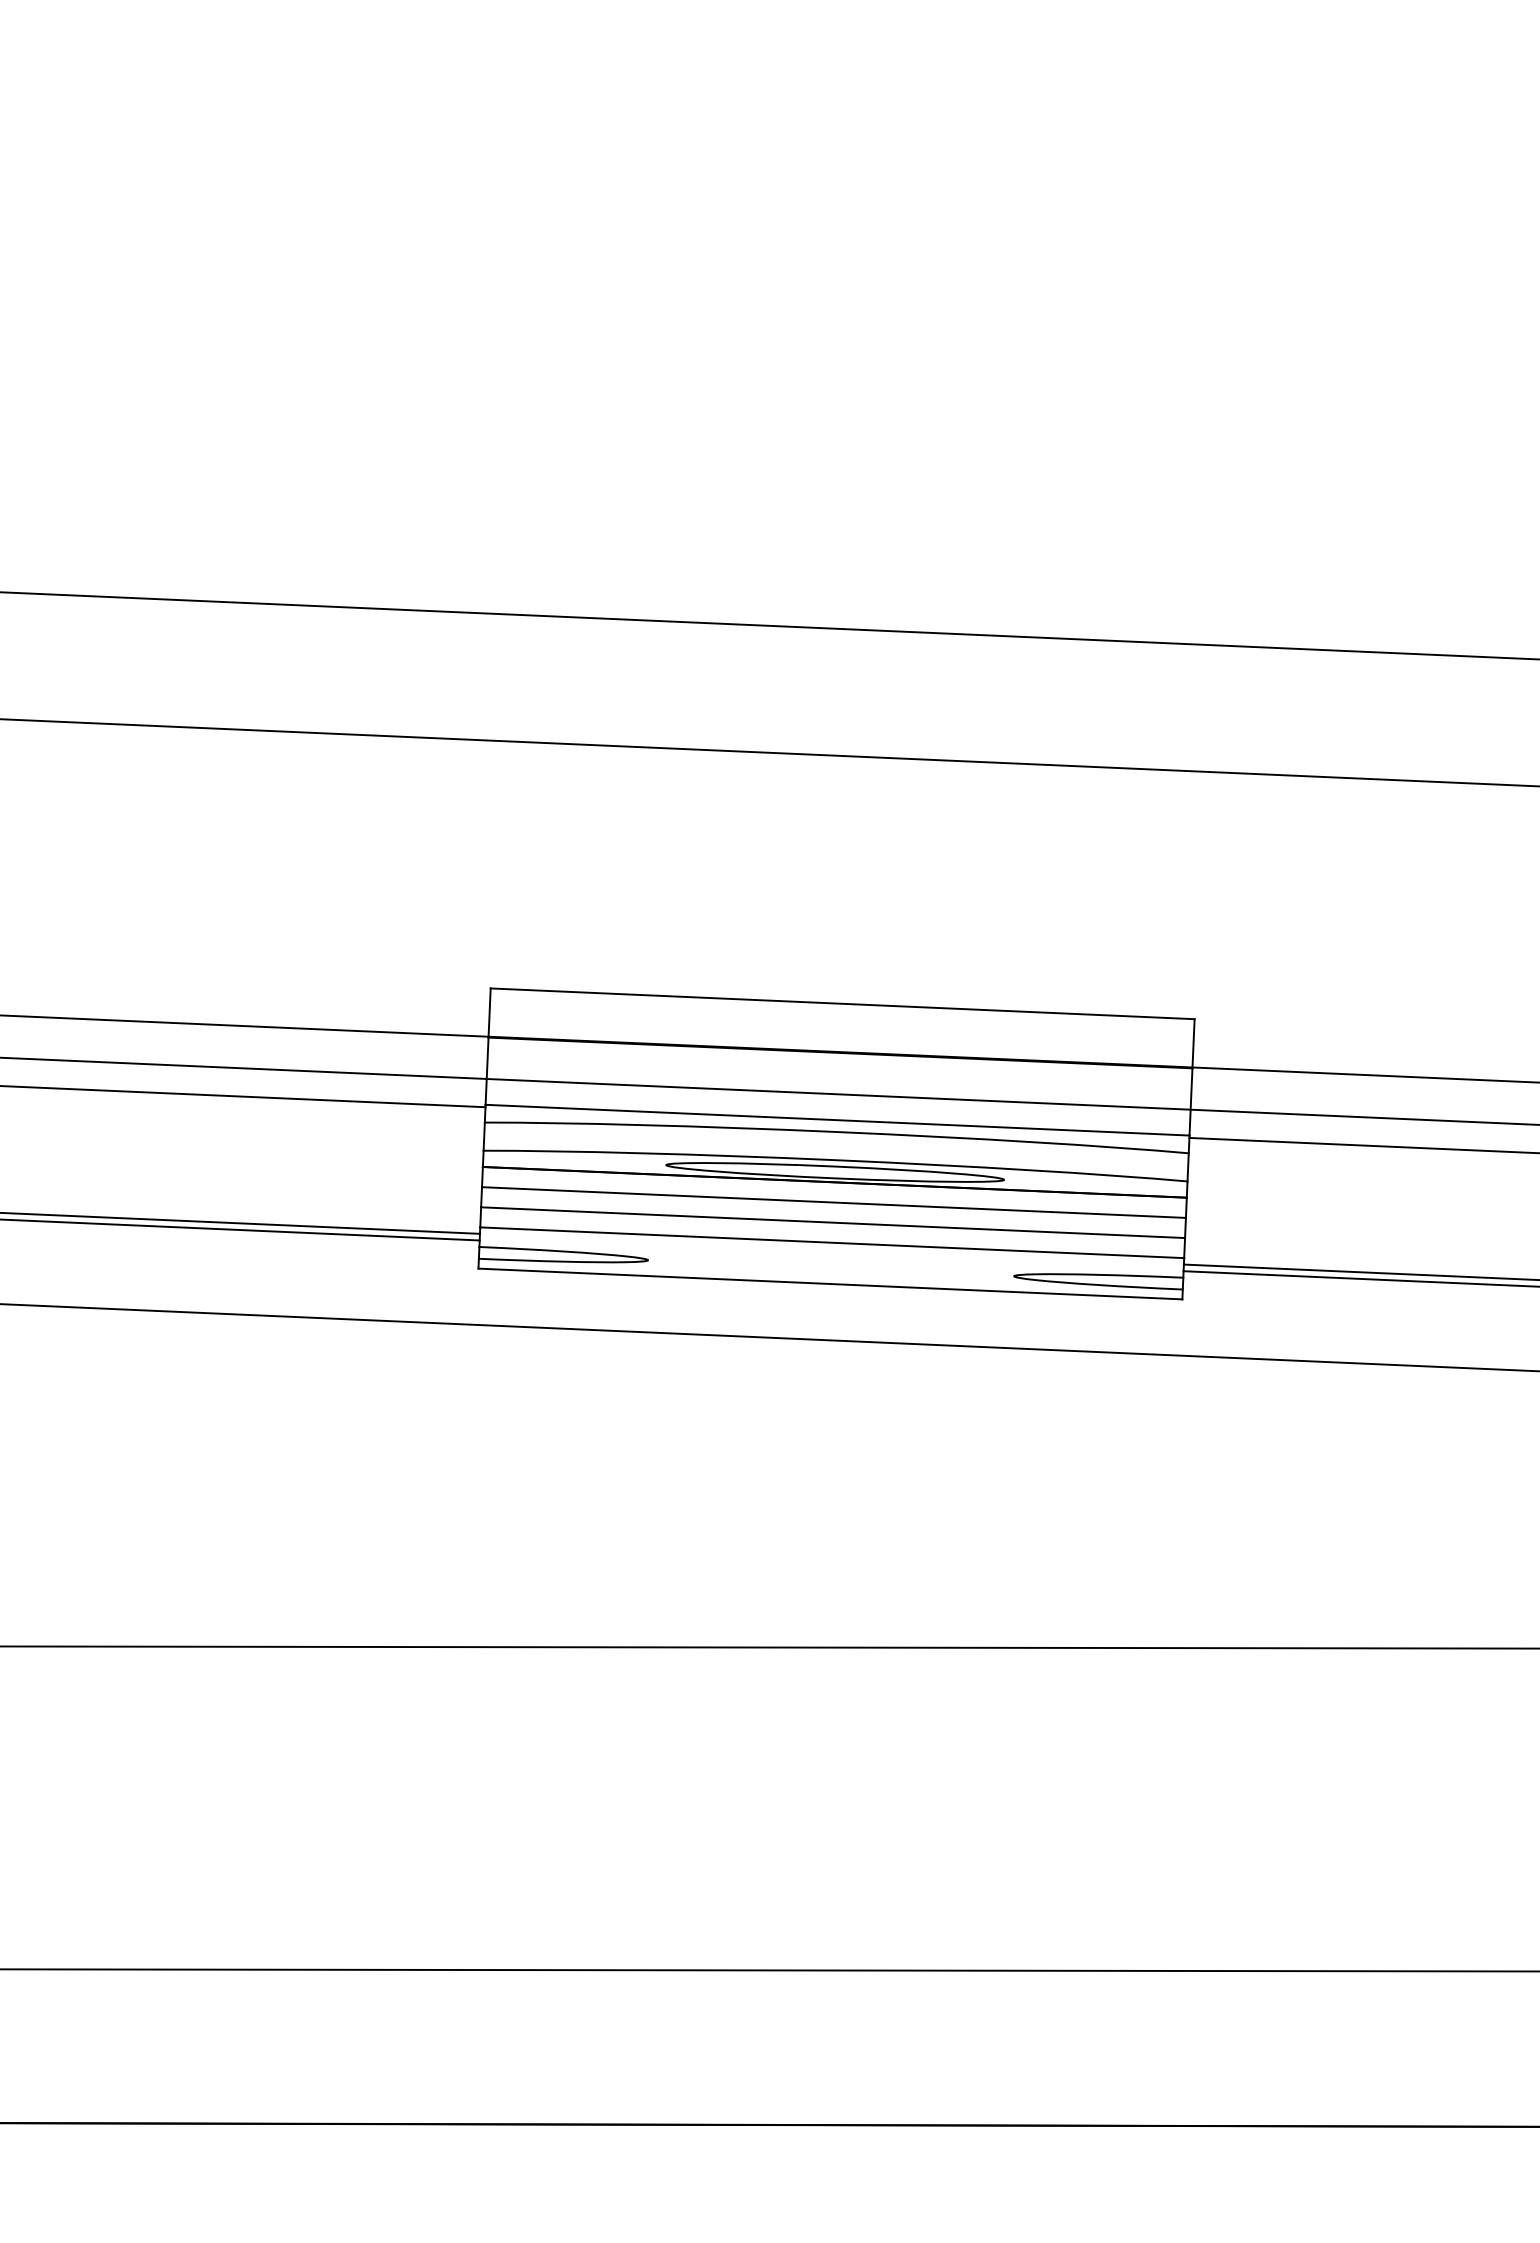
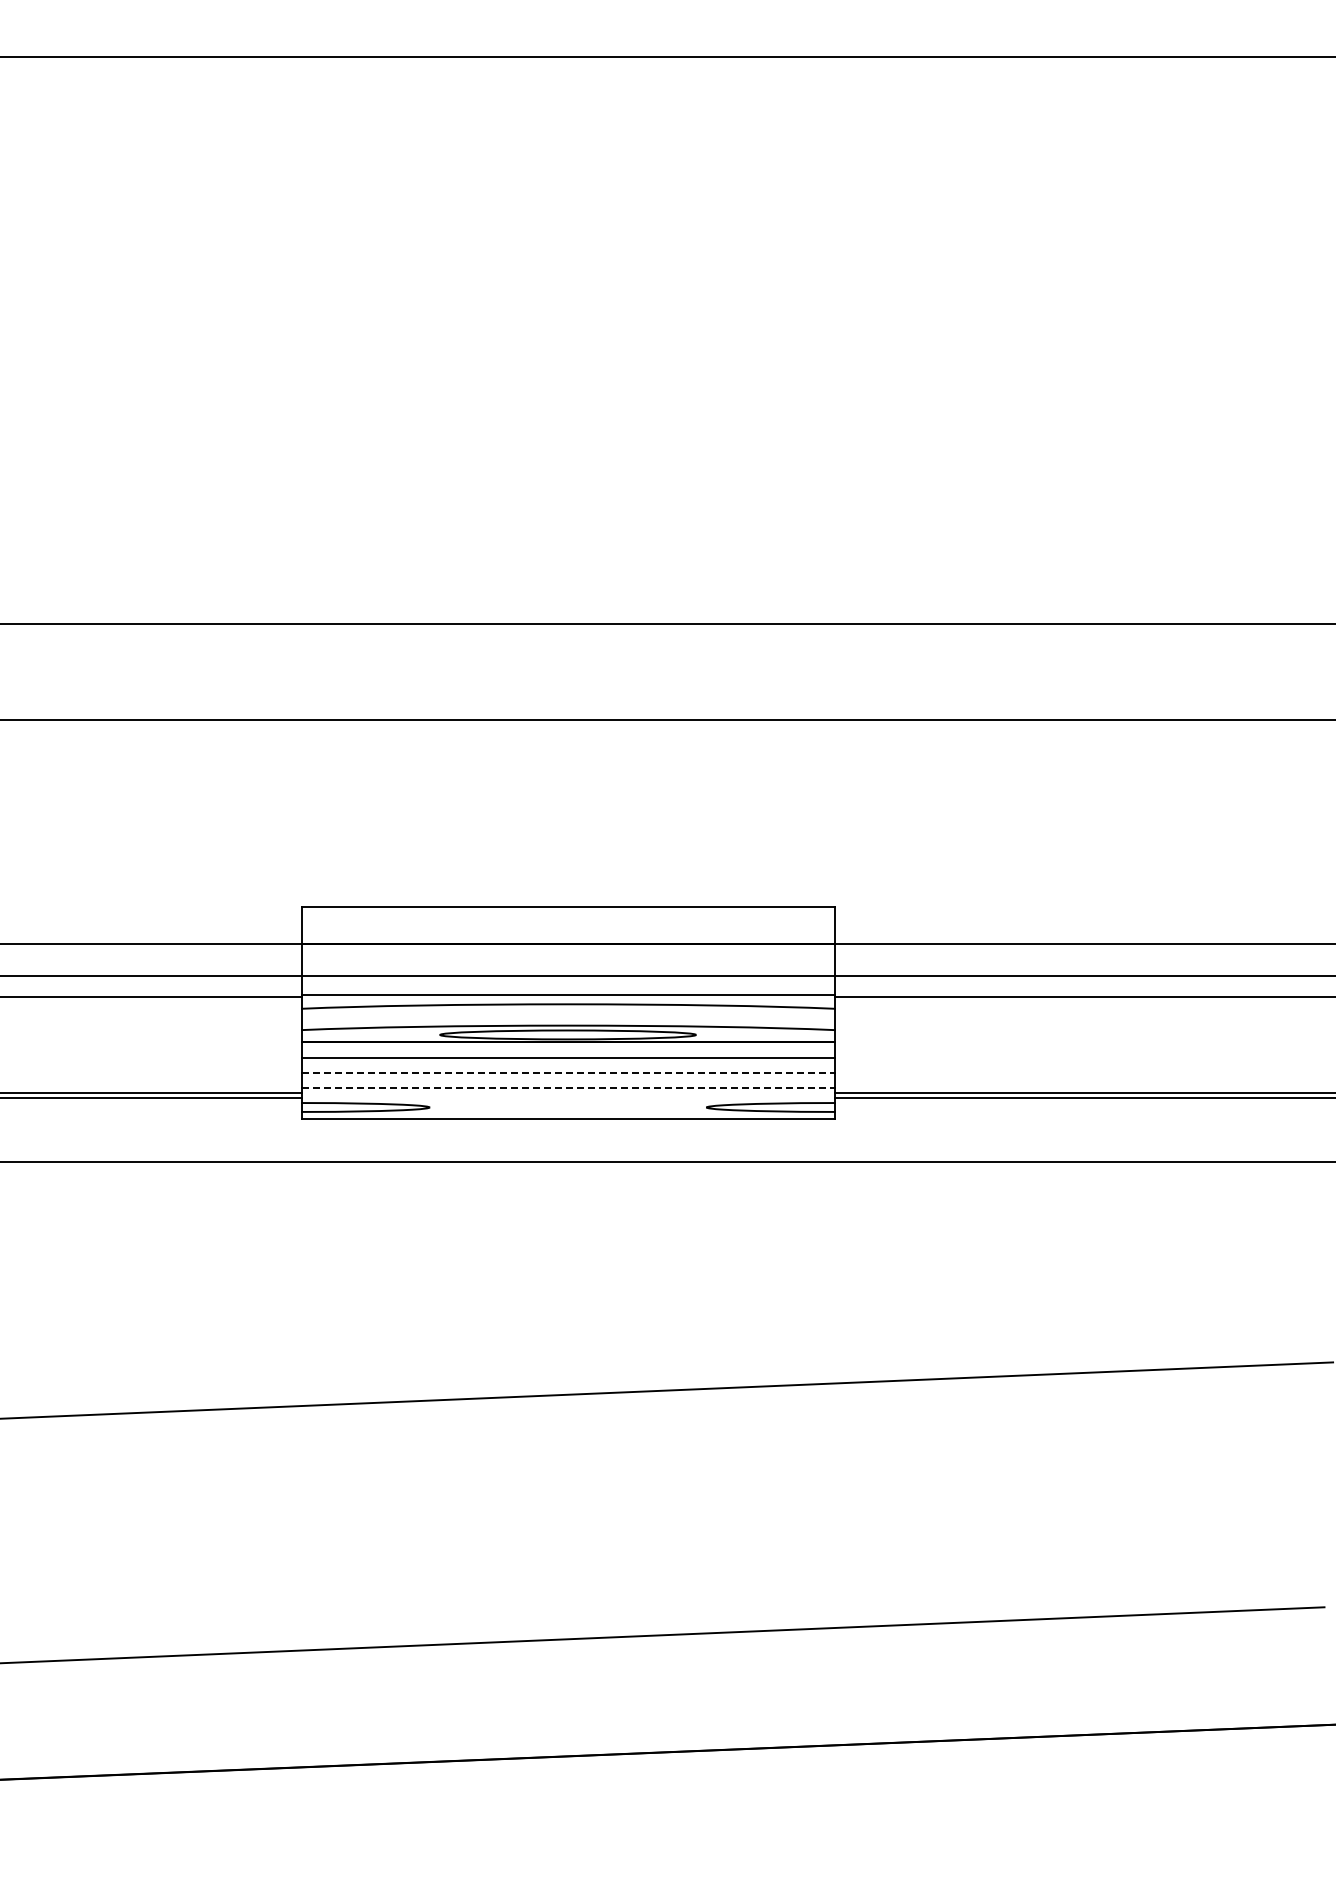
line: (833, 1222) -> (568, 1072), solid -> dashed
line: (832, 1243) -> (568, 1088), solid -> dashed

